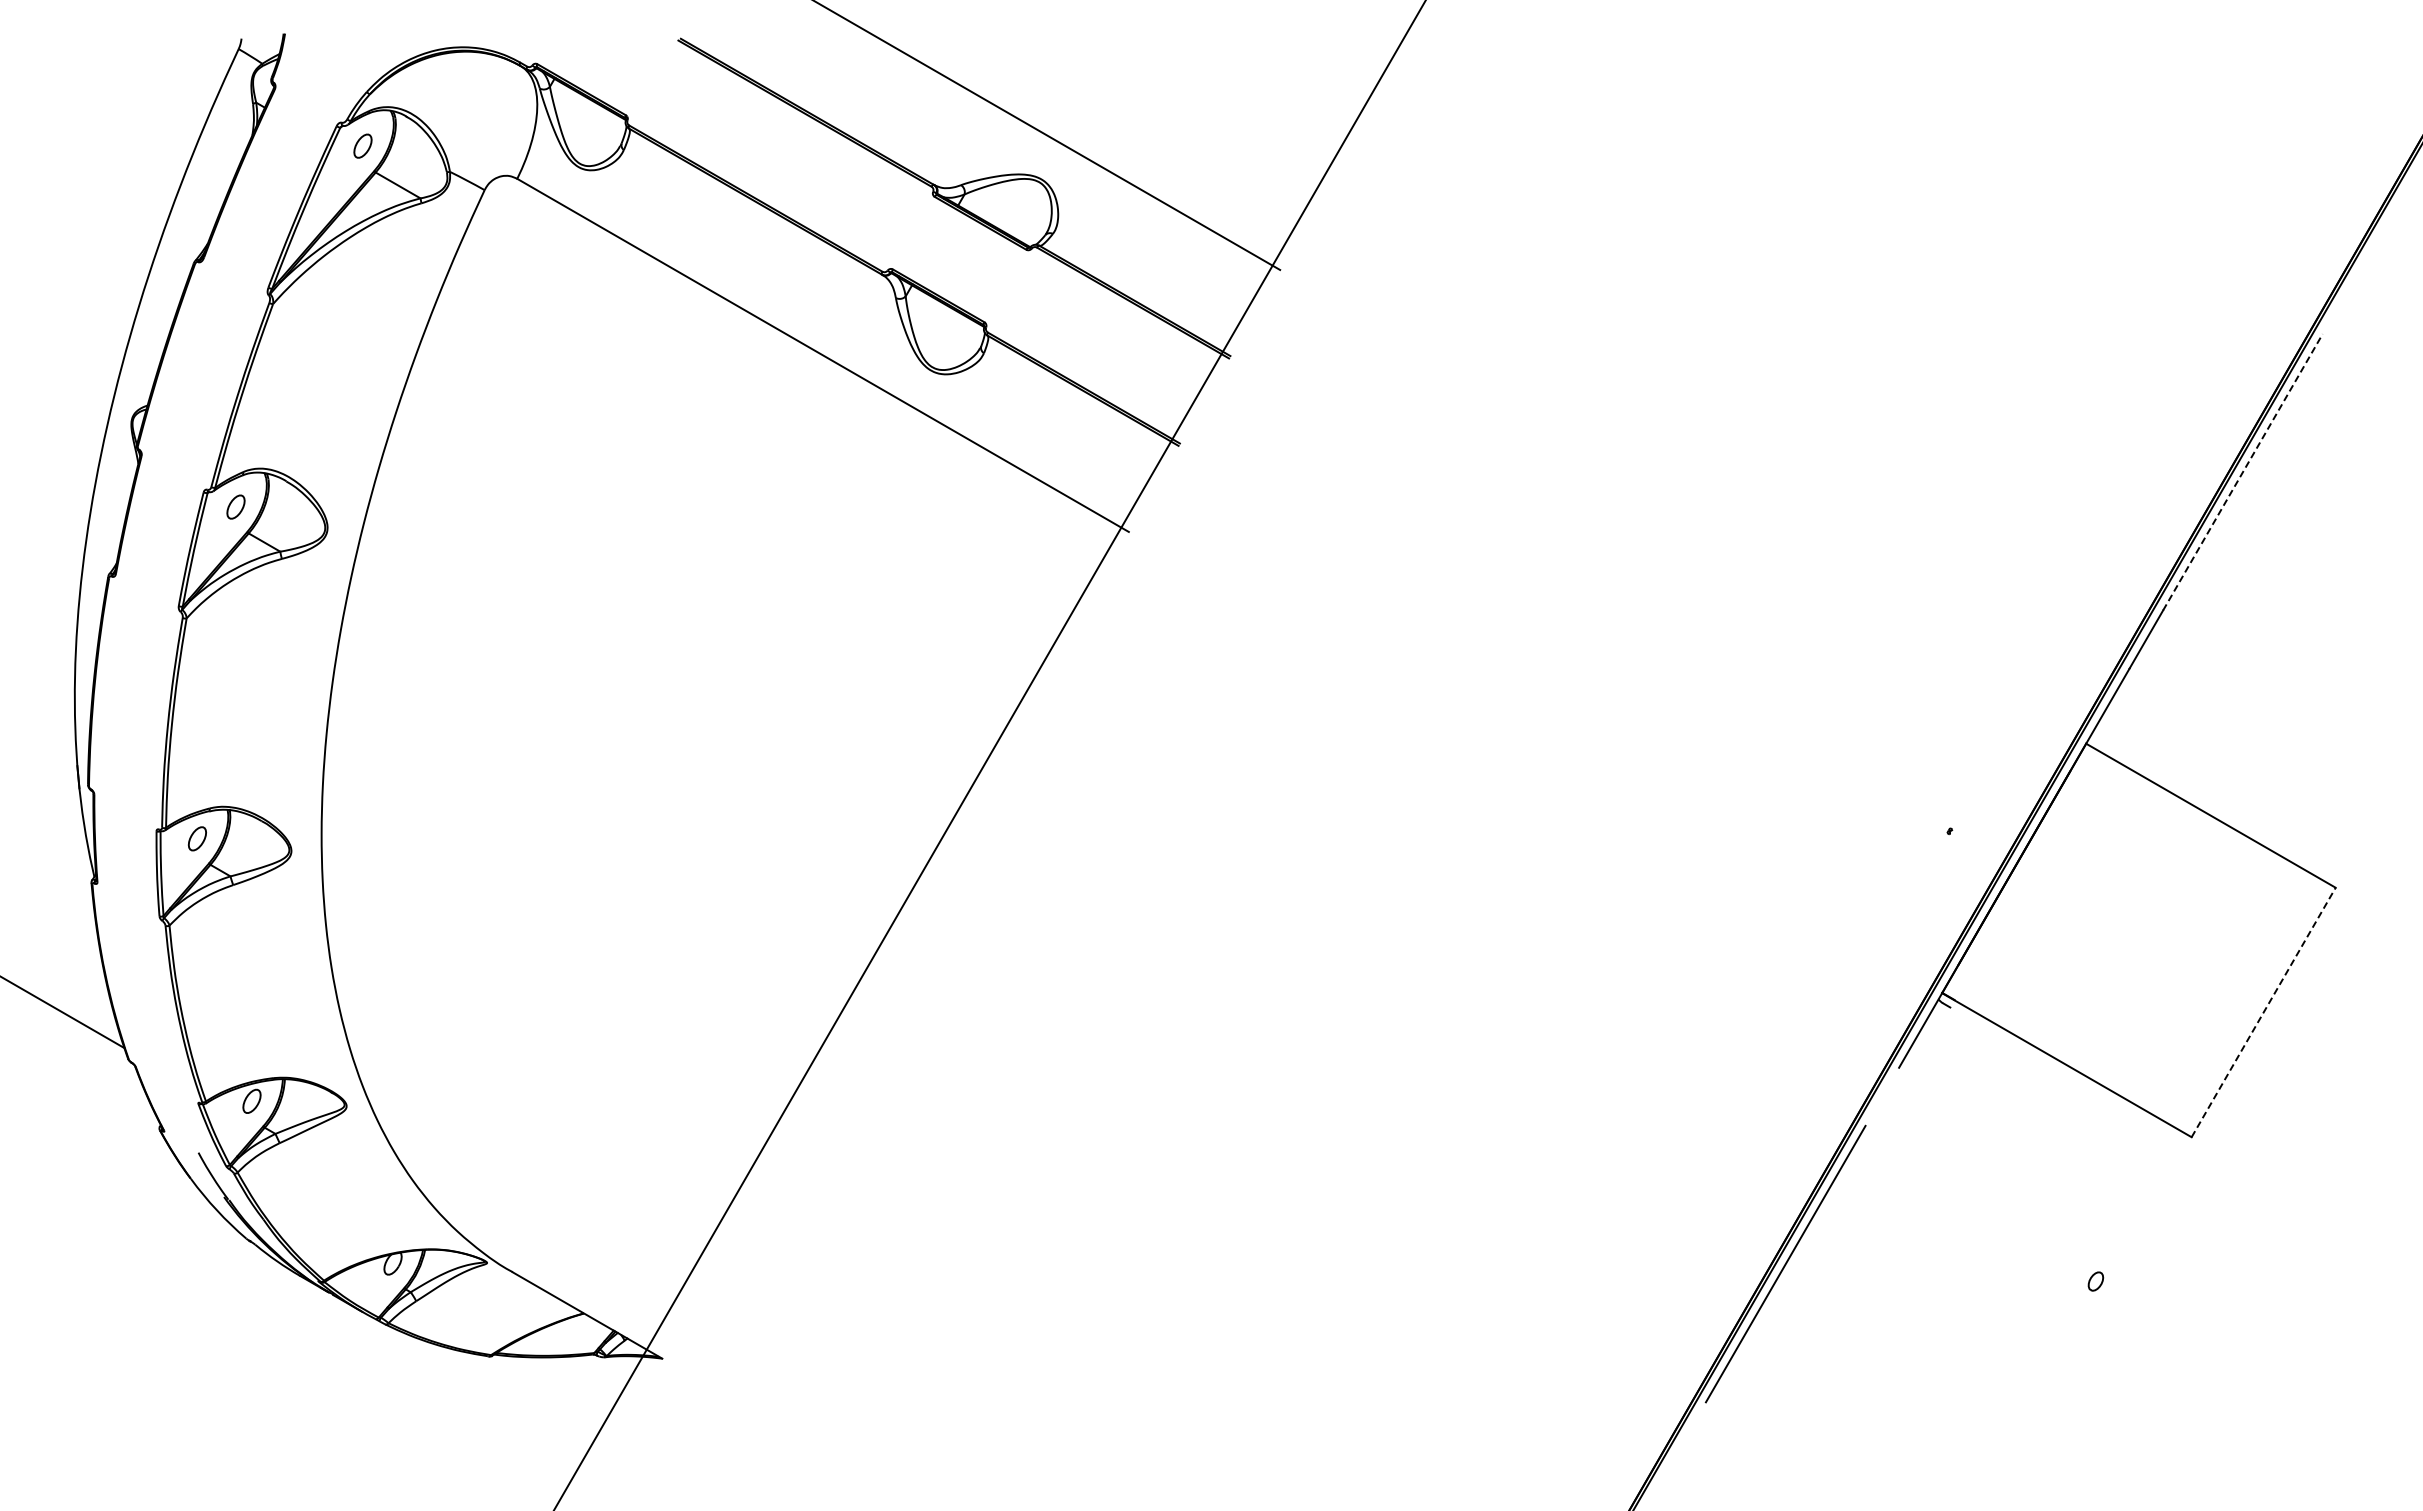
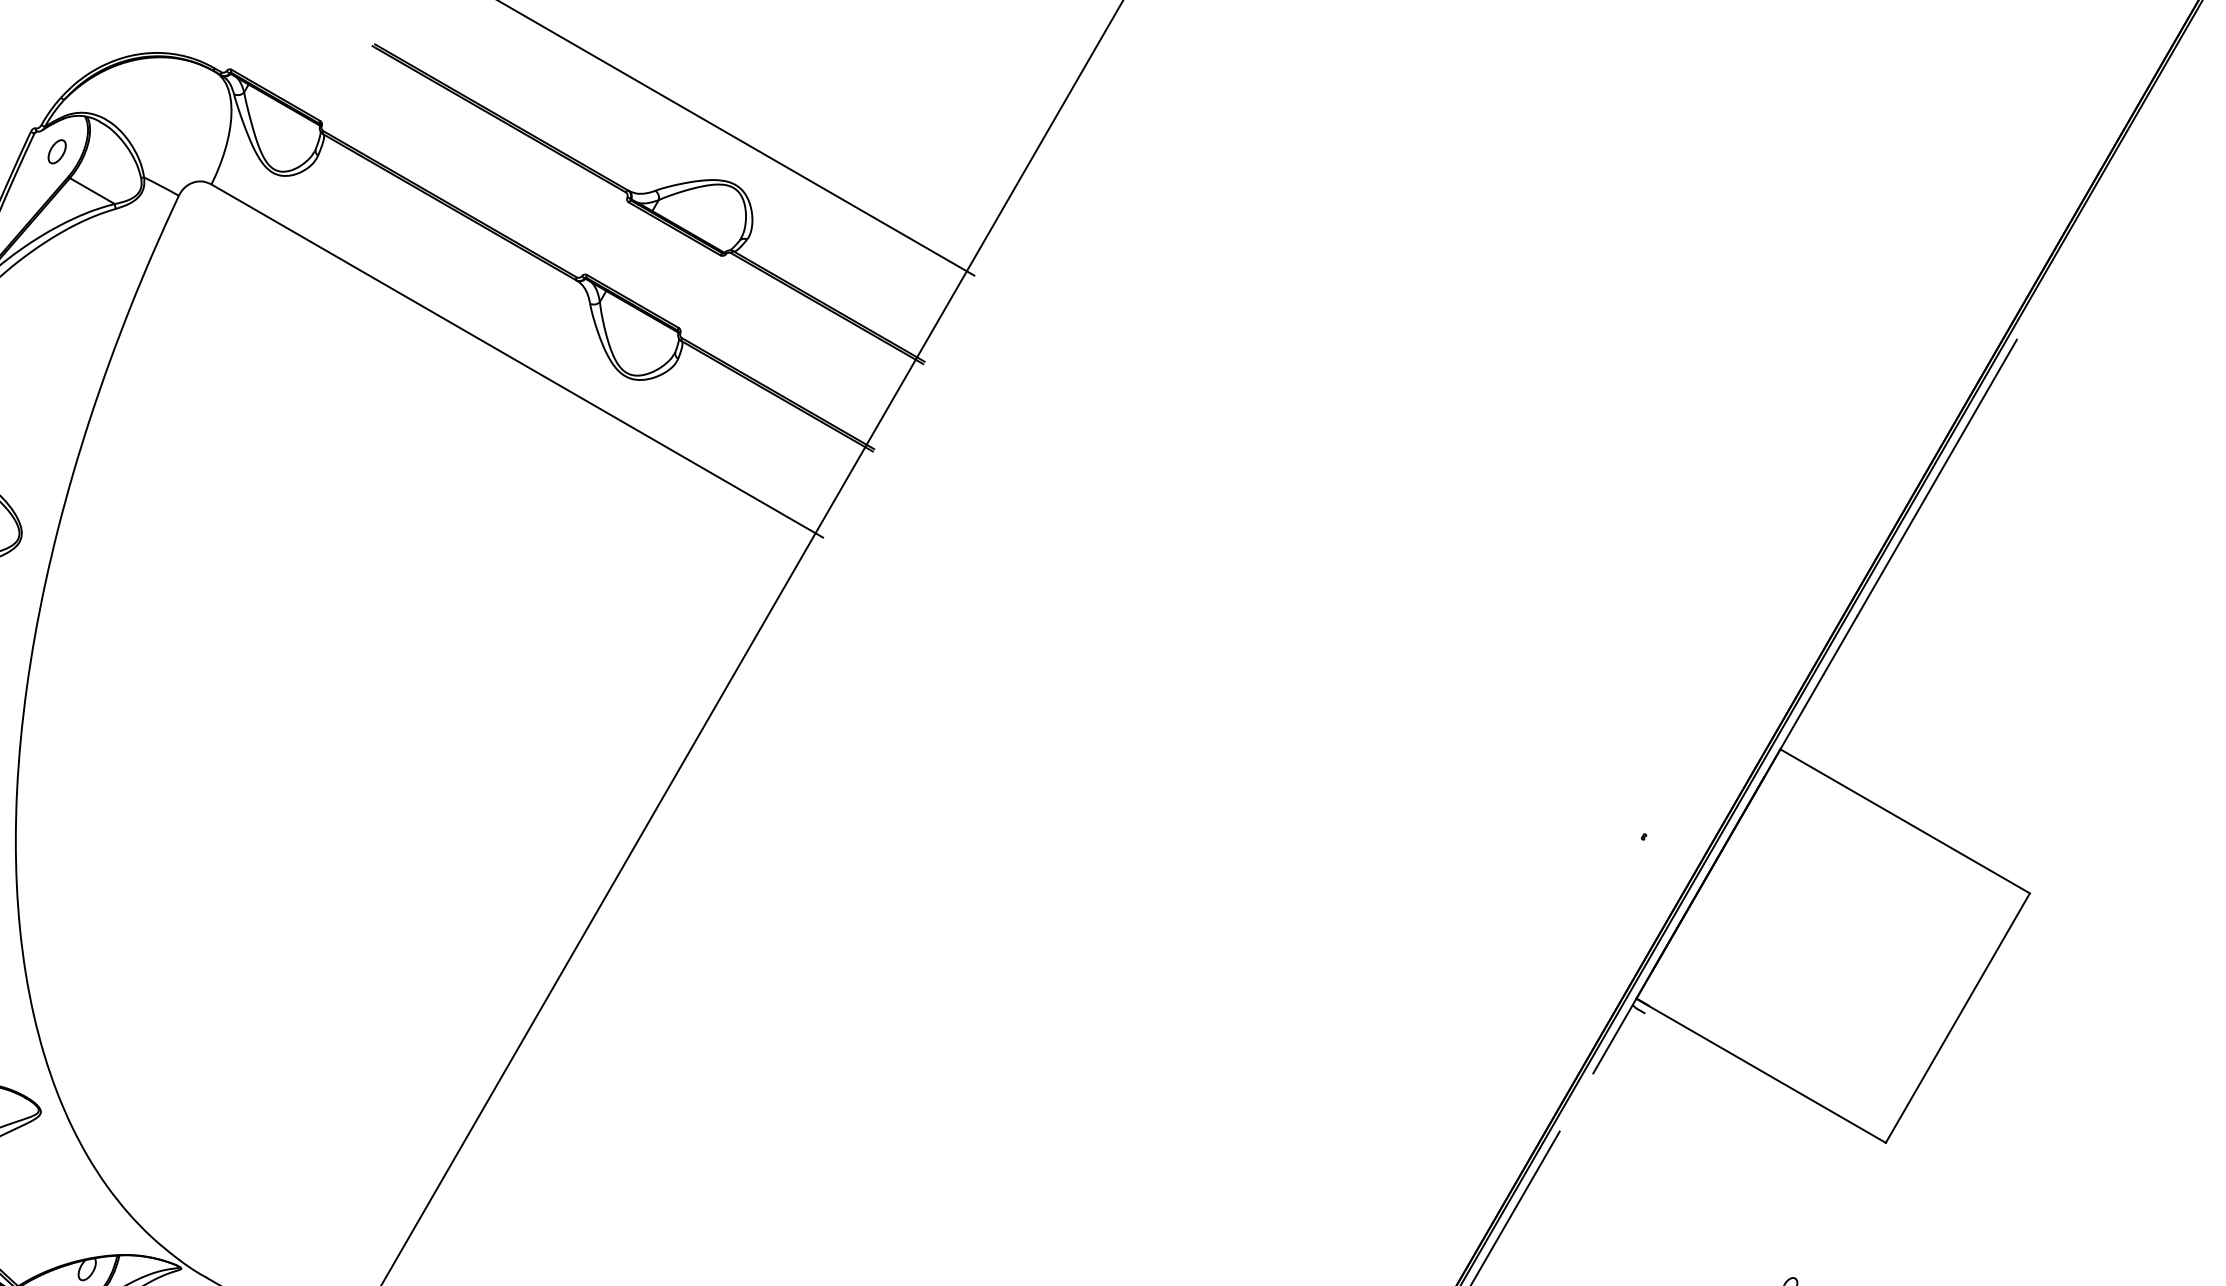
line: (2242, 472) -> (1936, 478), dashed -> solid
line: (2263, 1012) -> (1957, 1018), dashed -> solid

